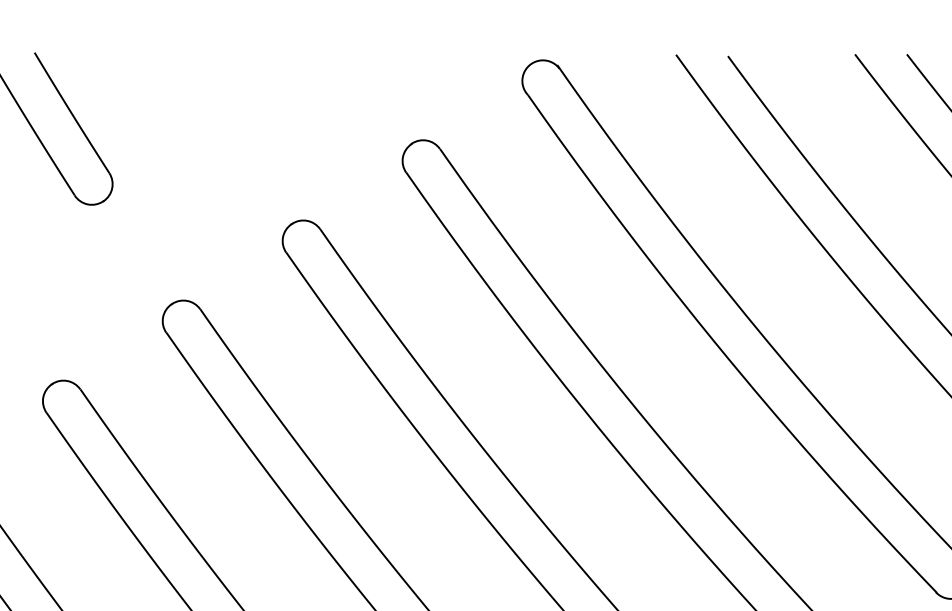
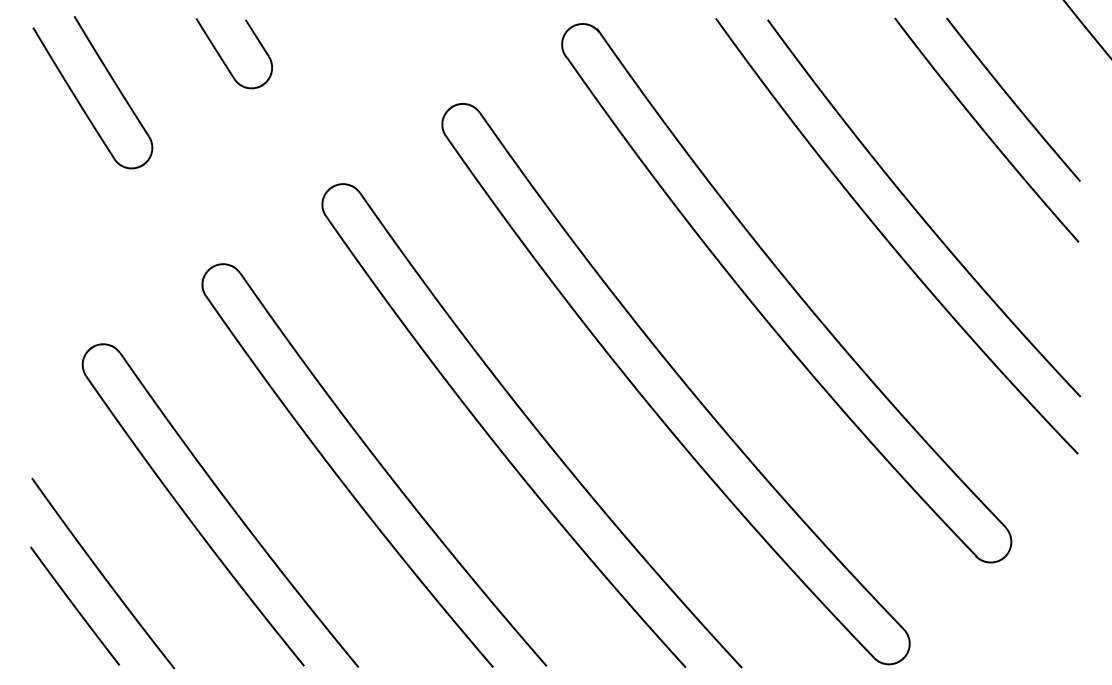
part: (183, 95) -> (223, 59), added

